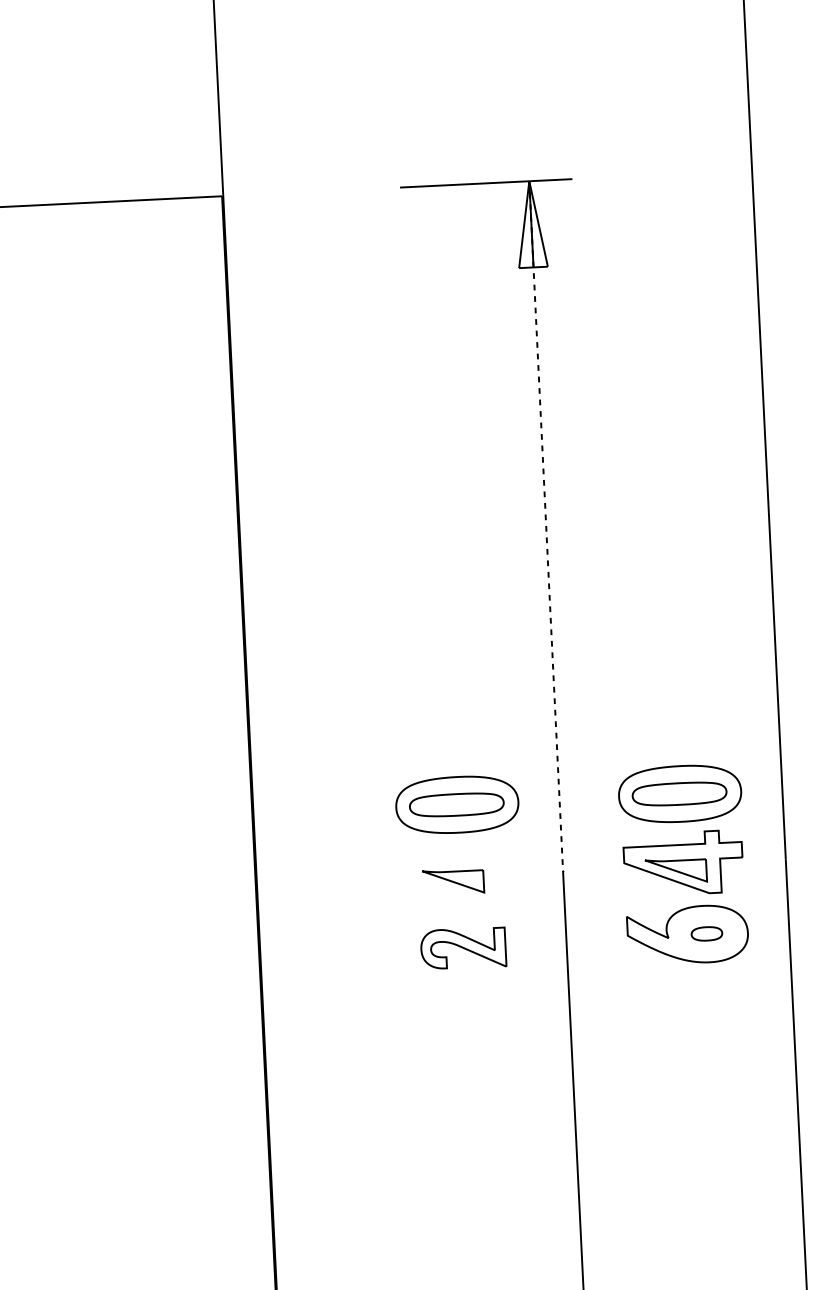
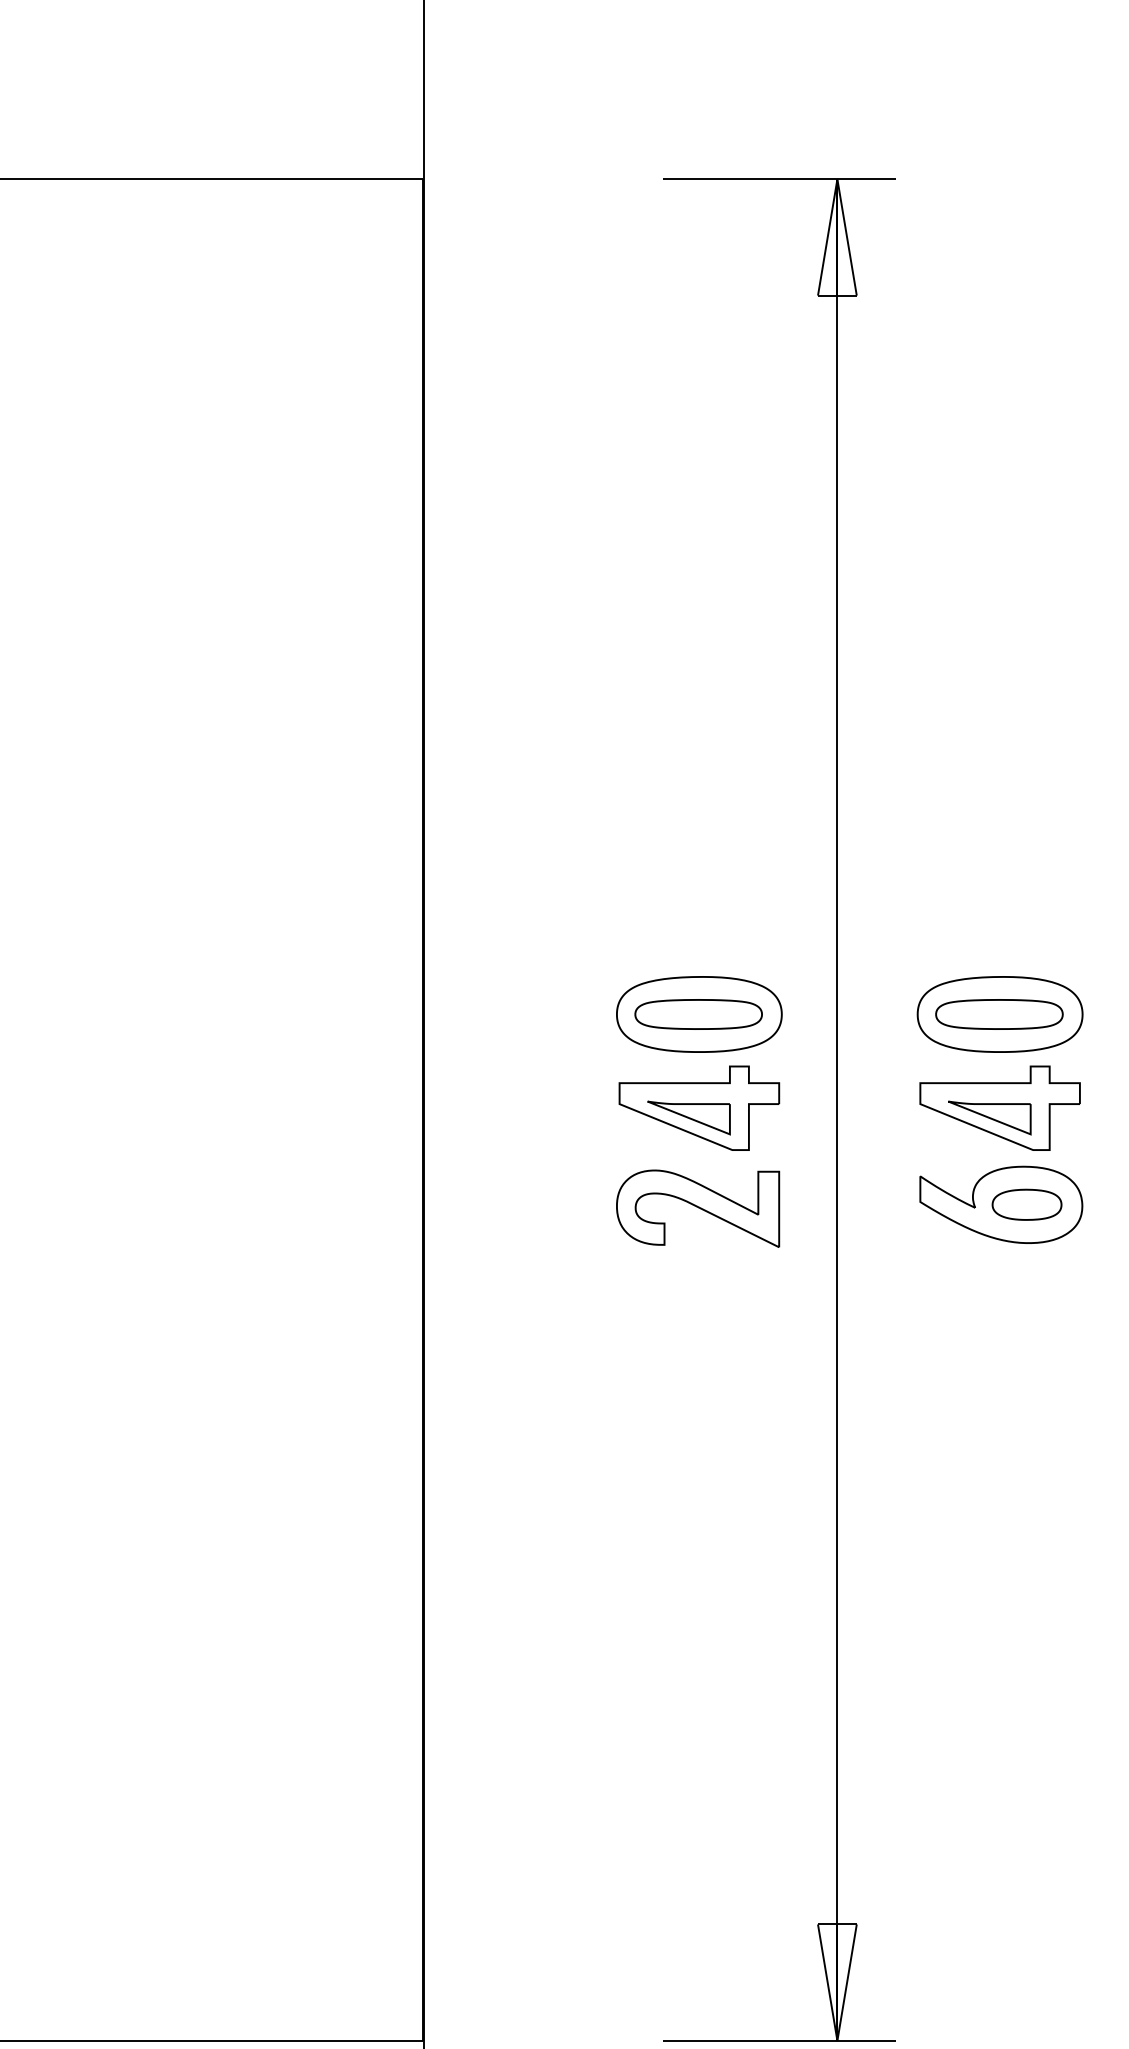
line: (546, 526) -> (837, 645), dashed -> solid
part: (460, 873) -> (699, 1107), added
part: (706, 933) -> (1026, 1204), size x1.67
part: (463, 948) -> (698, 1208), size x1.43

